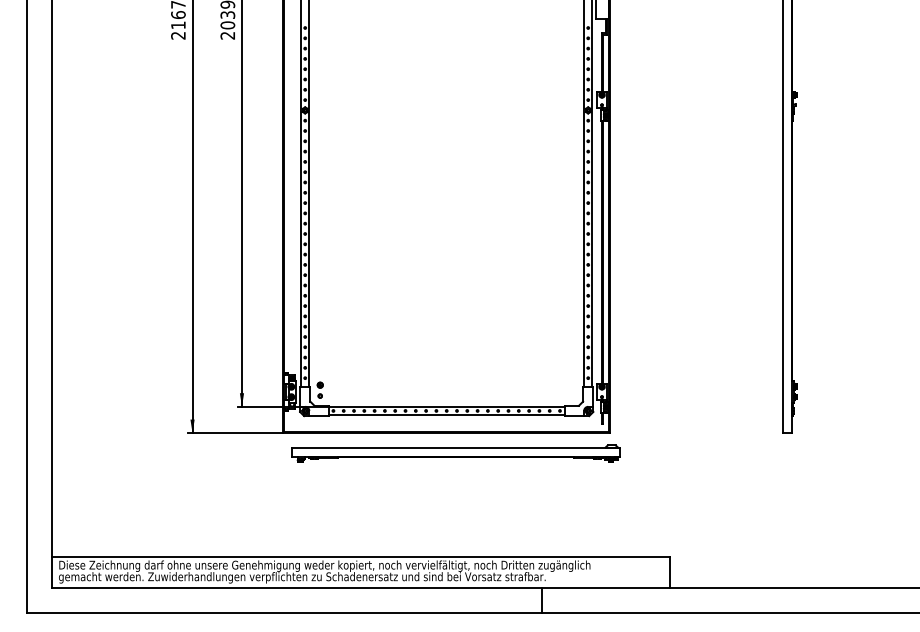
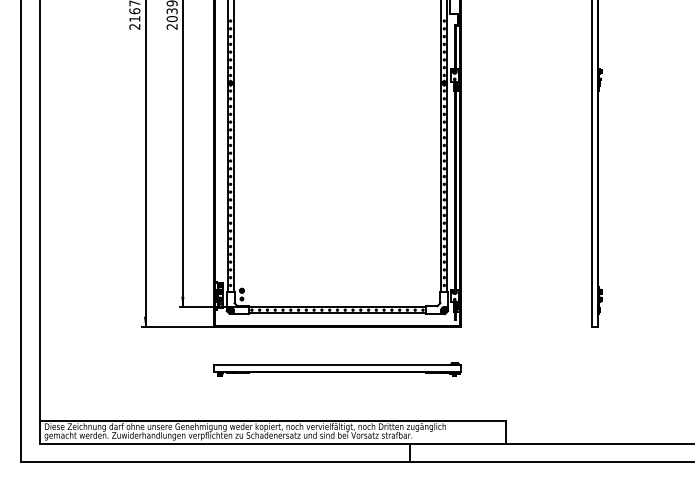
part: (456, 453) -> (337, 369), moved

